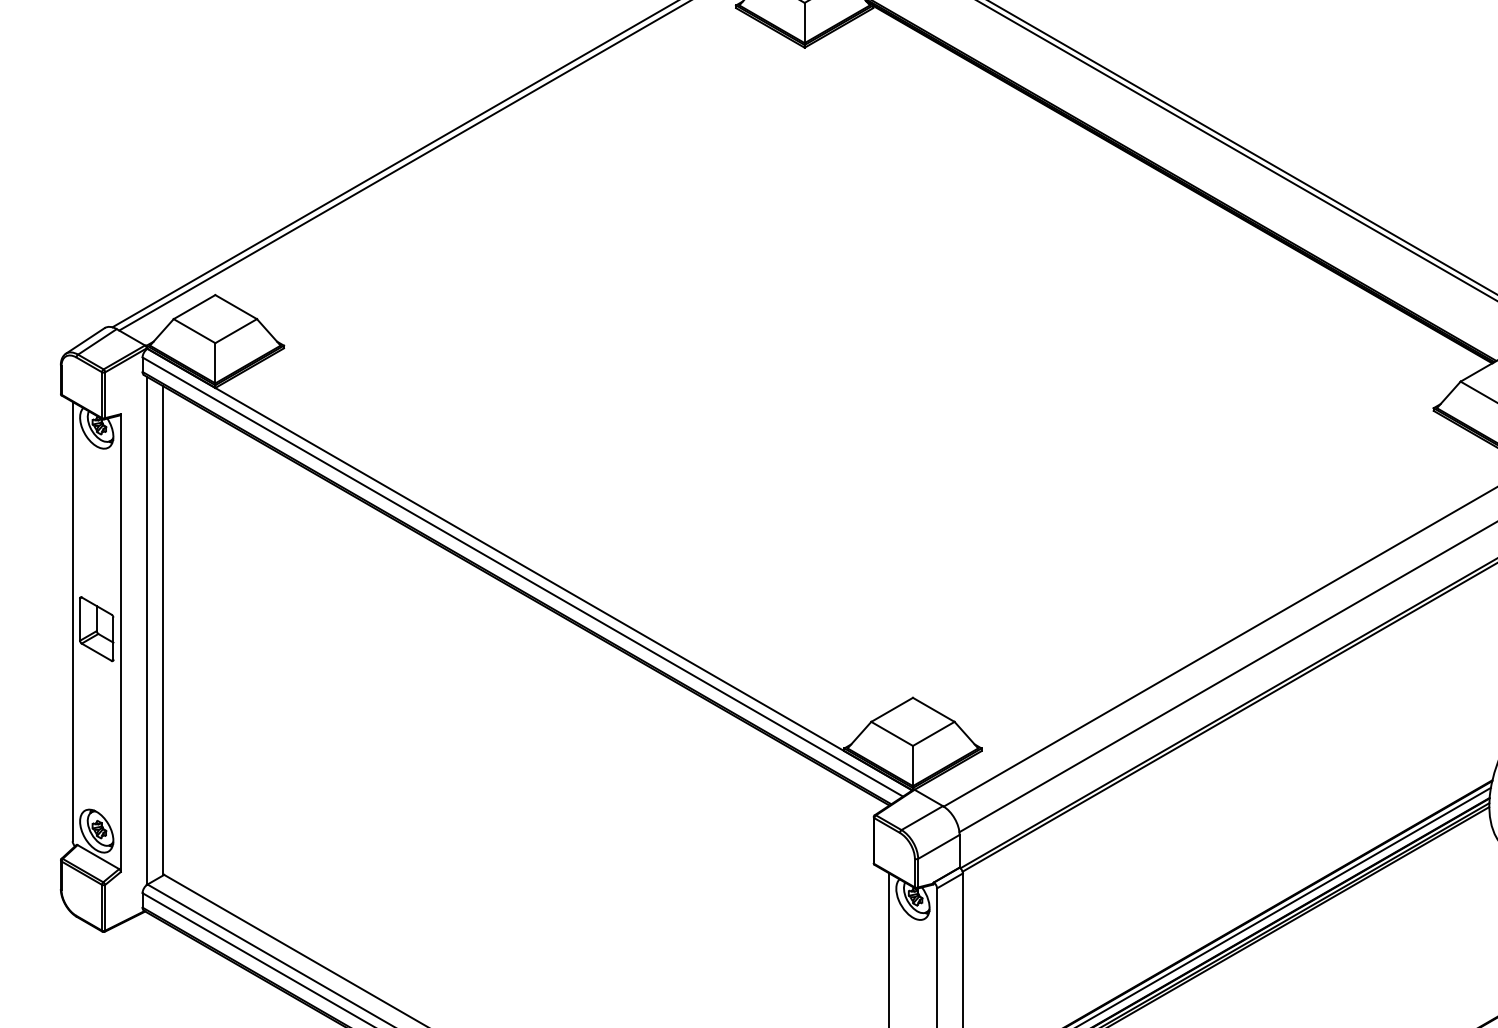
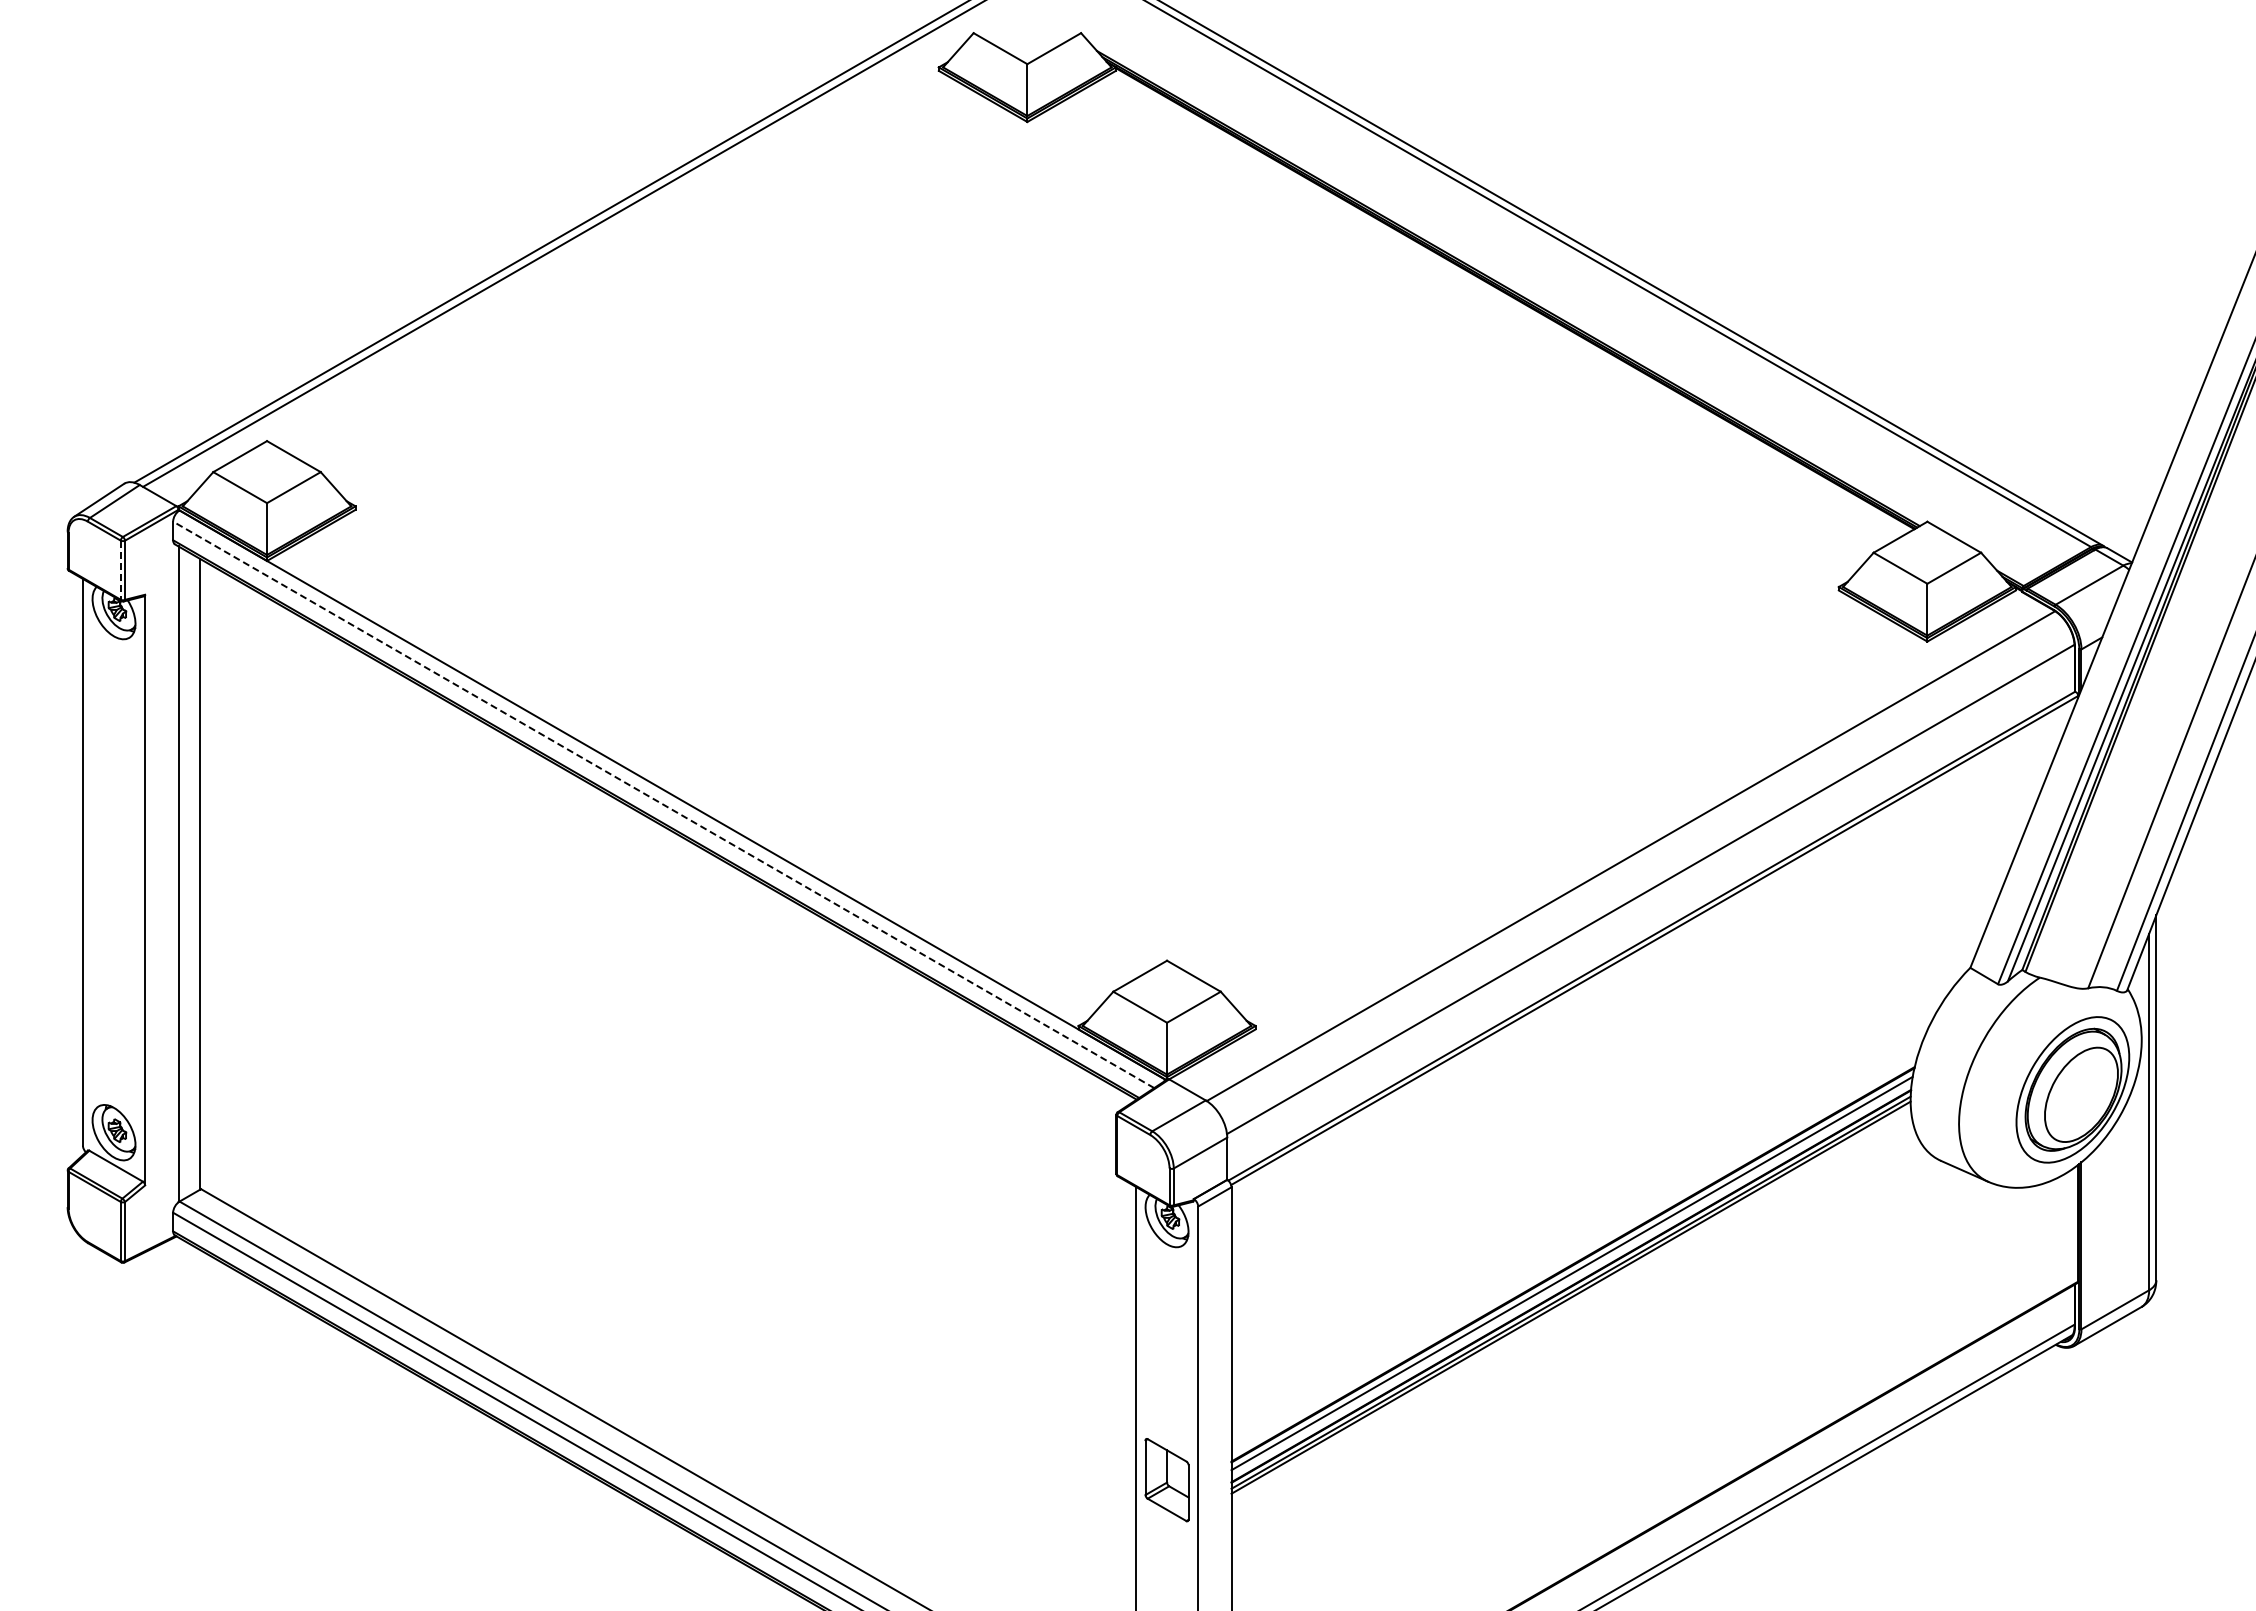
line: (101, 395) -> (120, 570), solid -> dashed
line: (522, 576) -> (663, 804), solid -> dashed
part: (96, 629) -> (113, 872), removed

